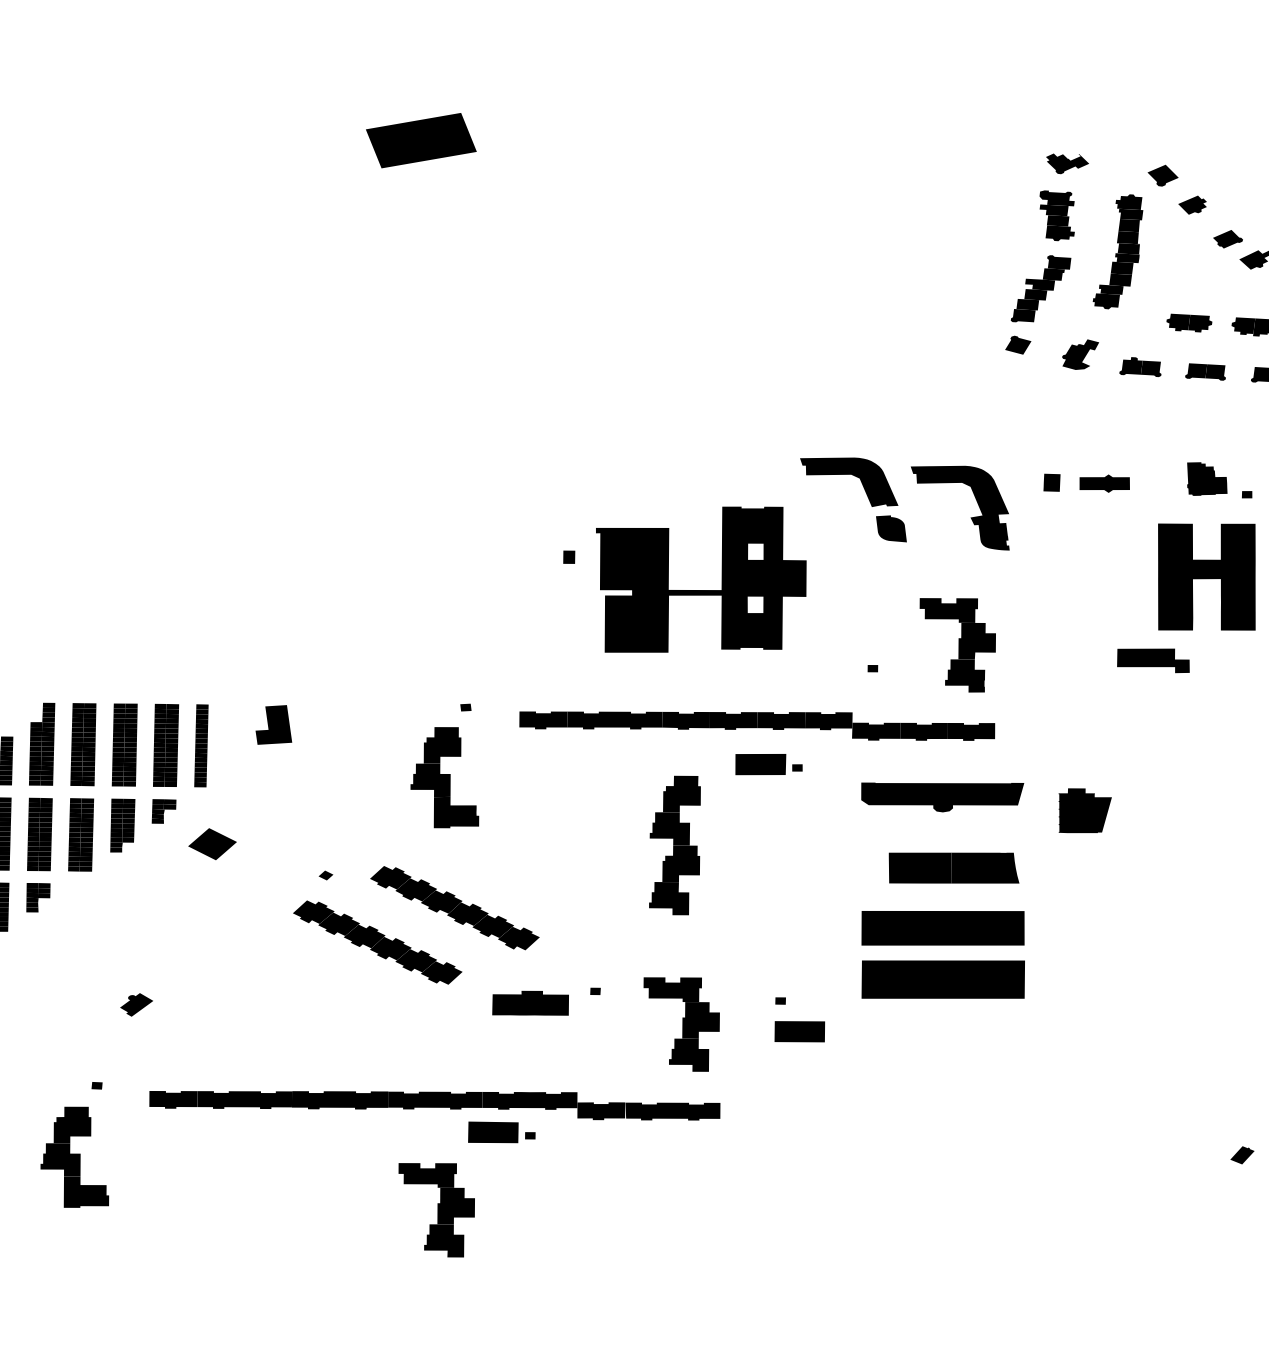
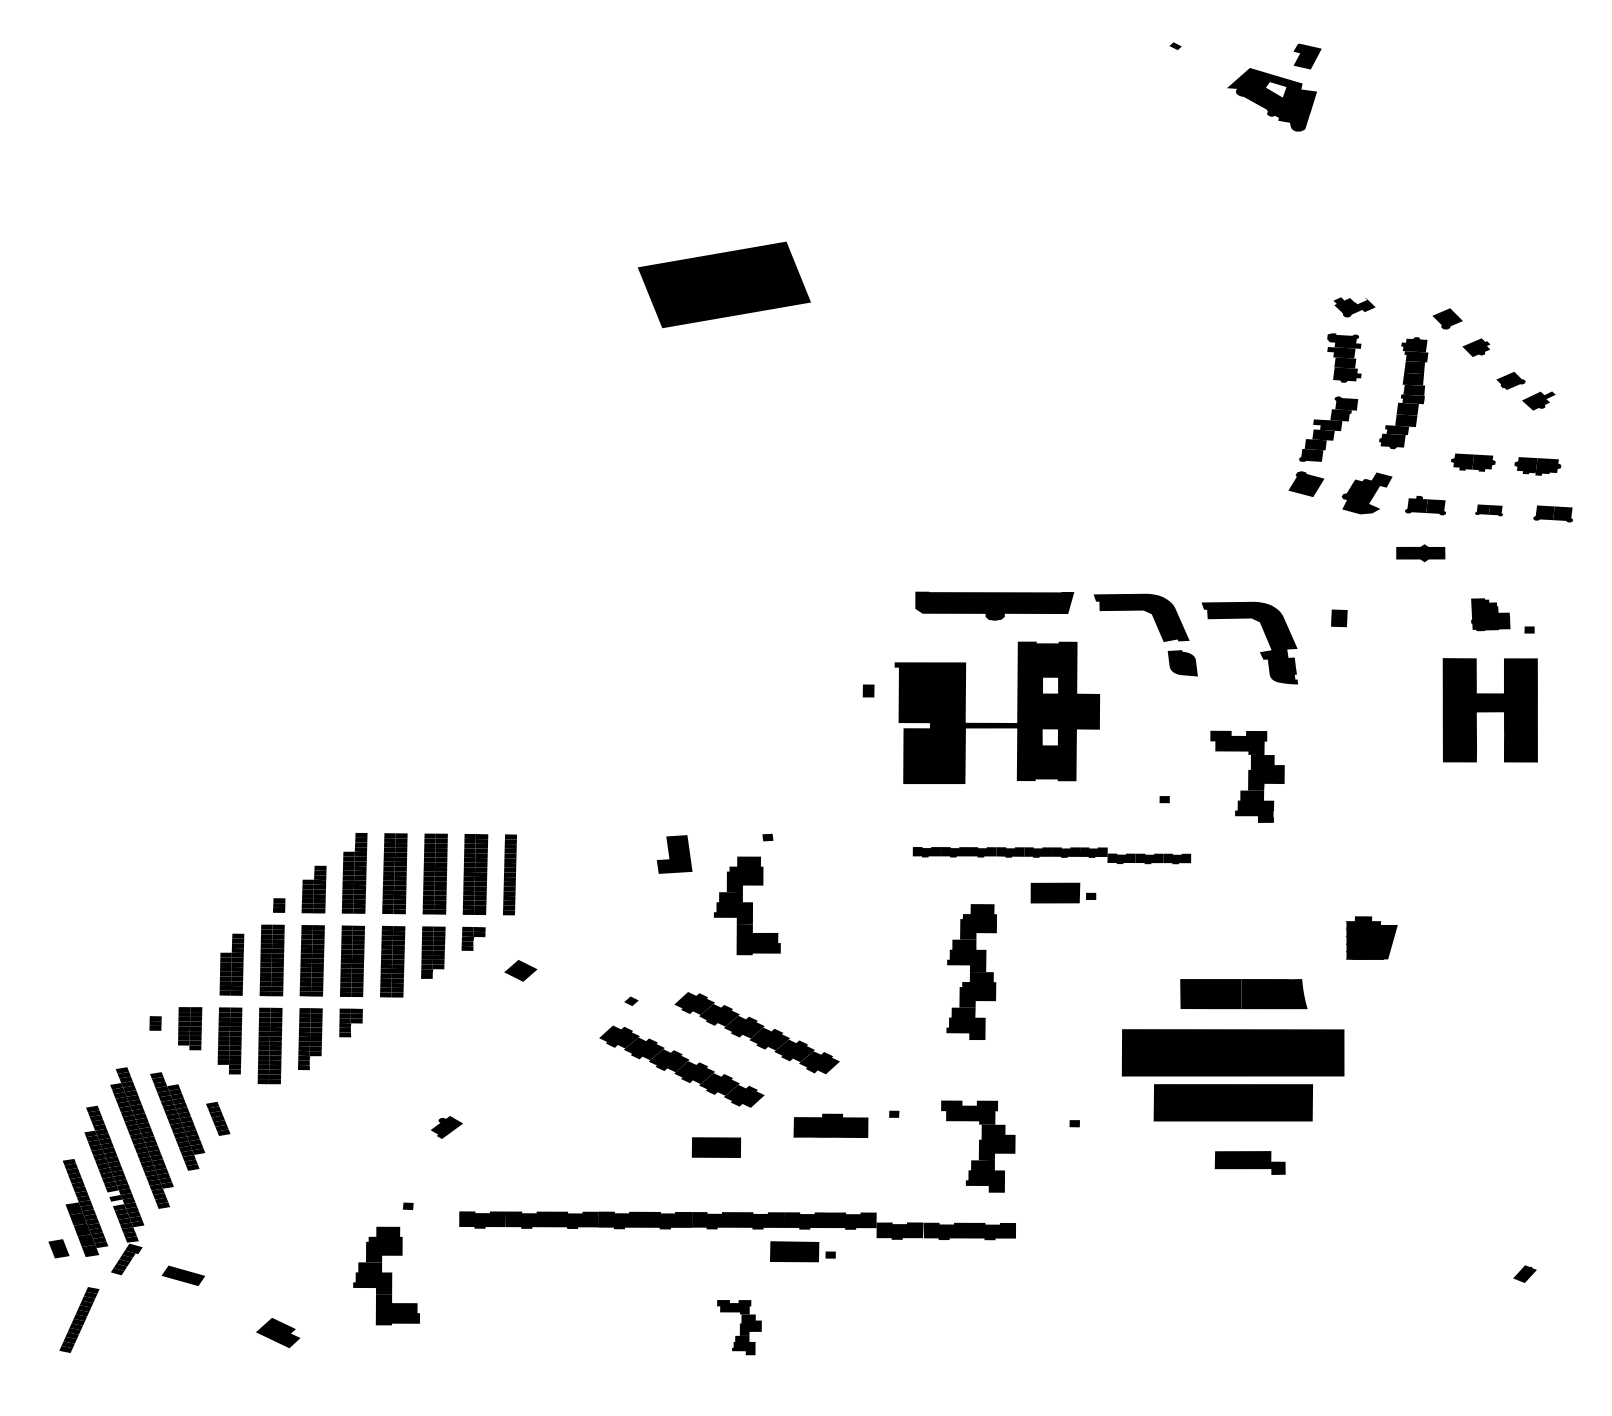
part: (421, 140) -> (724, 284), size x1.6
part: (1018, 345) -> (1306, 484), size x1.4
part: (1080, 354) -> (1367, 493), size x1.4
part: (1204, 372) -> (1488, 510), size x0.7
part: (1104, 483) -> (1420, 553), moved
part: (1152, 660) -> (1249, 1162), moved
part: (273, 724) -> (674, 854), moved
part: (756, 725) -> (1051, 855), size x0.6
part: (942, 796) -> (994, 605), moved
part: (212, 843) -> (520, 970), size x0.7
part: (942, 928) -> (1232, 1052), size x1.4
part: (799, 1031) -> (716, 1147), moved
part: (436, 1210) -> (739, 1327), size x0.6

